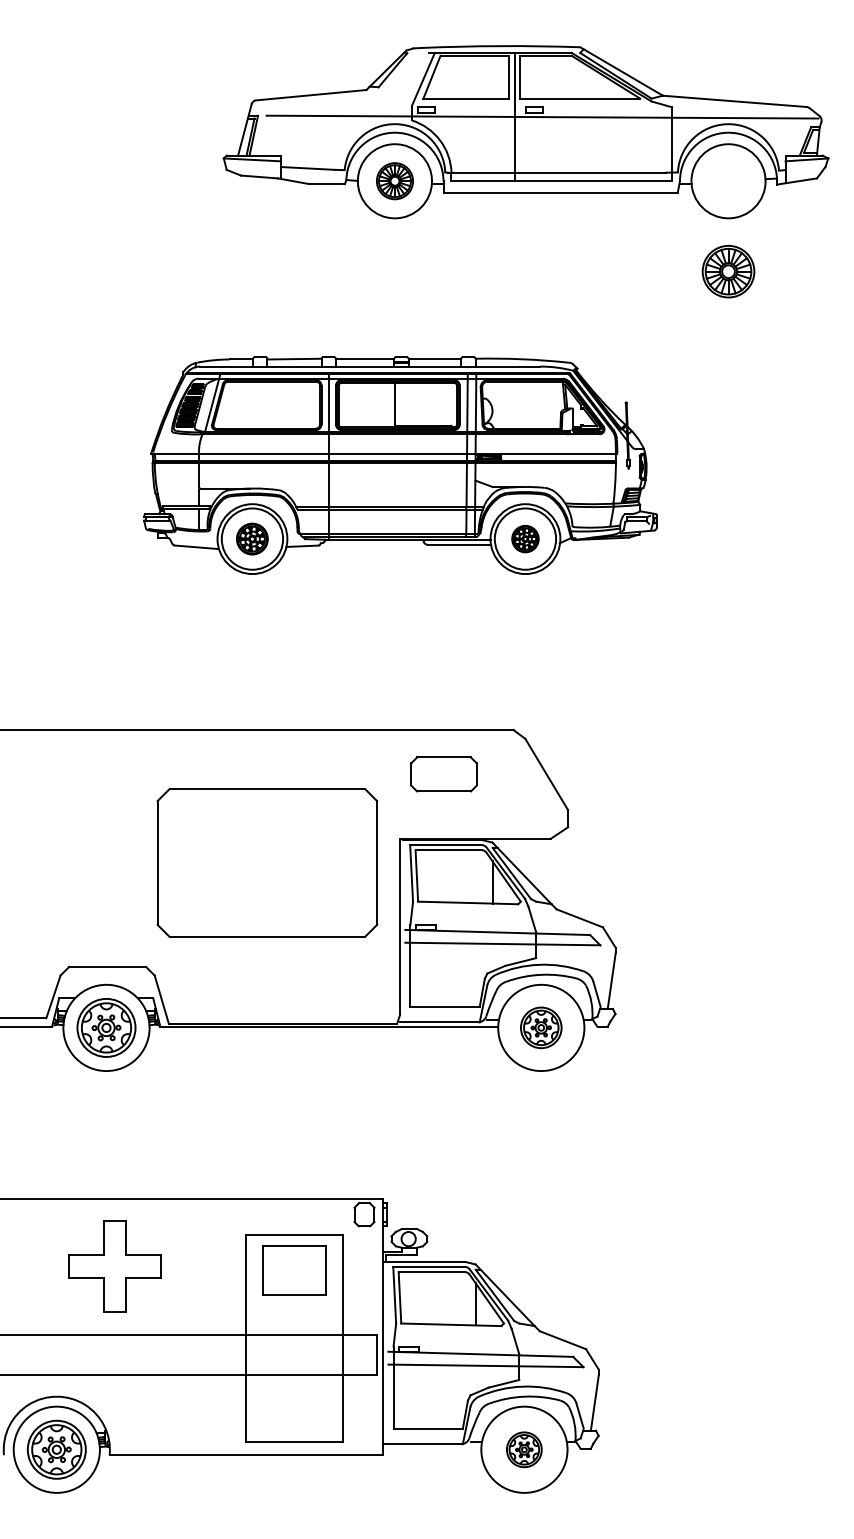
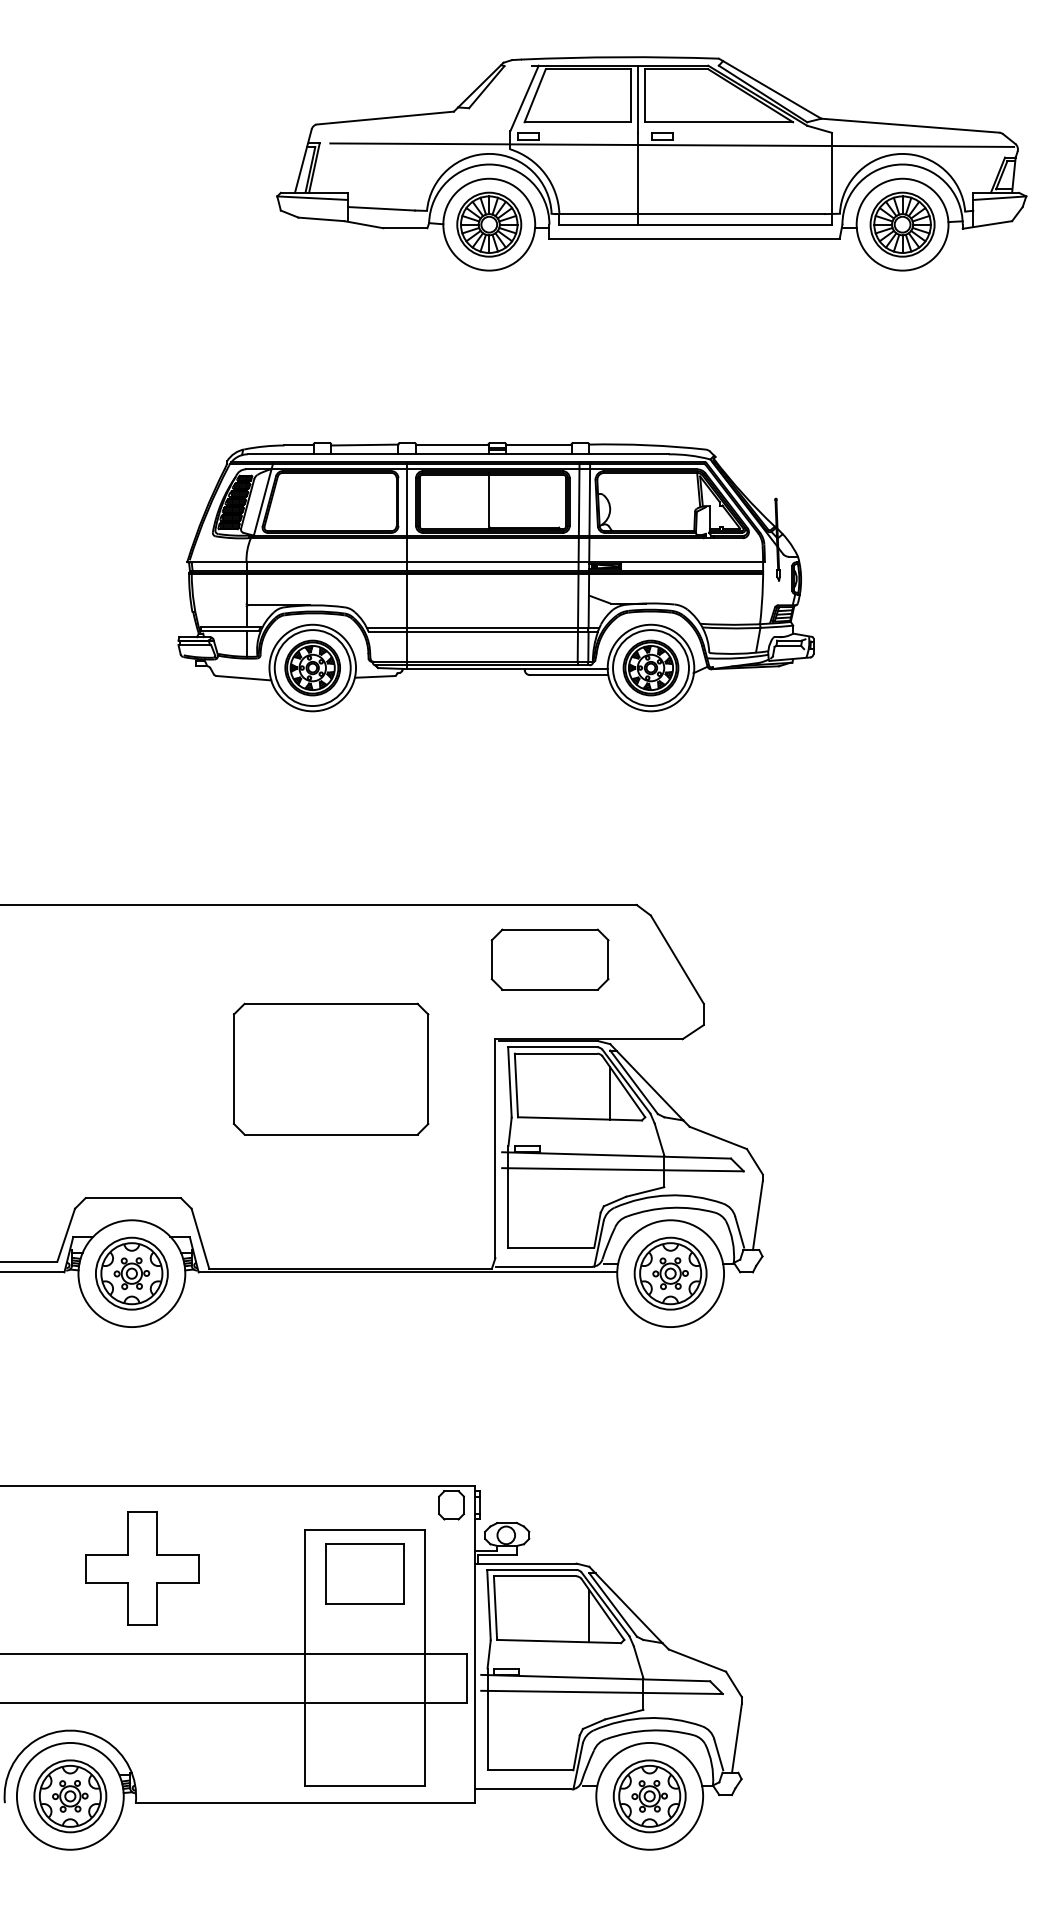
part: (395, 181) -> (489, 224), size x1.43
part: (728, 271) -> (902, 224), moved
part: (252, 538) -> (312, 667), size x1.43
part: (525, 538) -> (650, 667), size x1.67
part: (443, 774) -> (549, 959), size x1.43
part: (266, 862) -> (330, 1068), size x0.71
part: (541, 1027) -> (670, 1273), size x1.43
part: (524, 1449) -> (649, 1796), size x1.67

